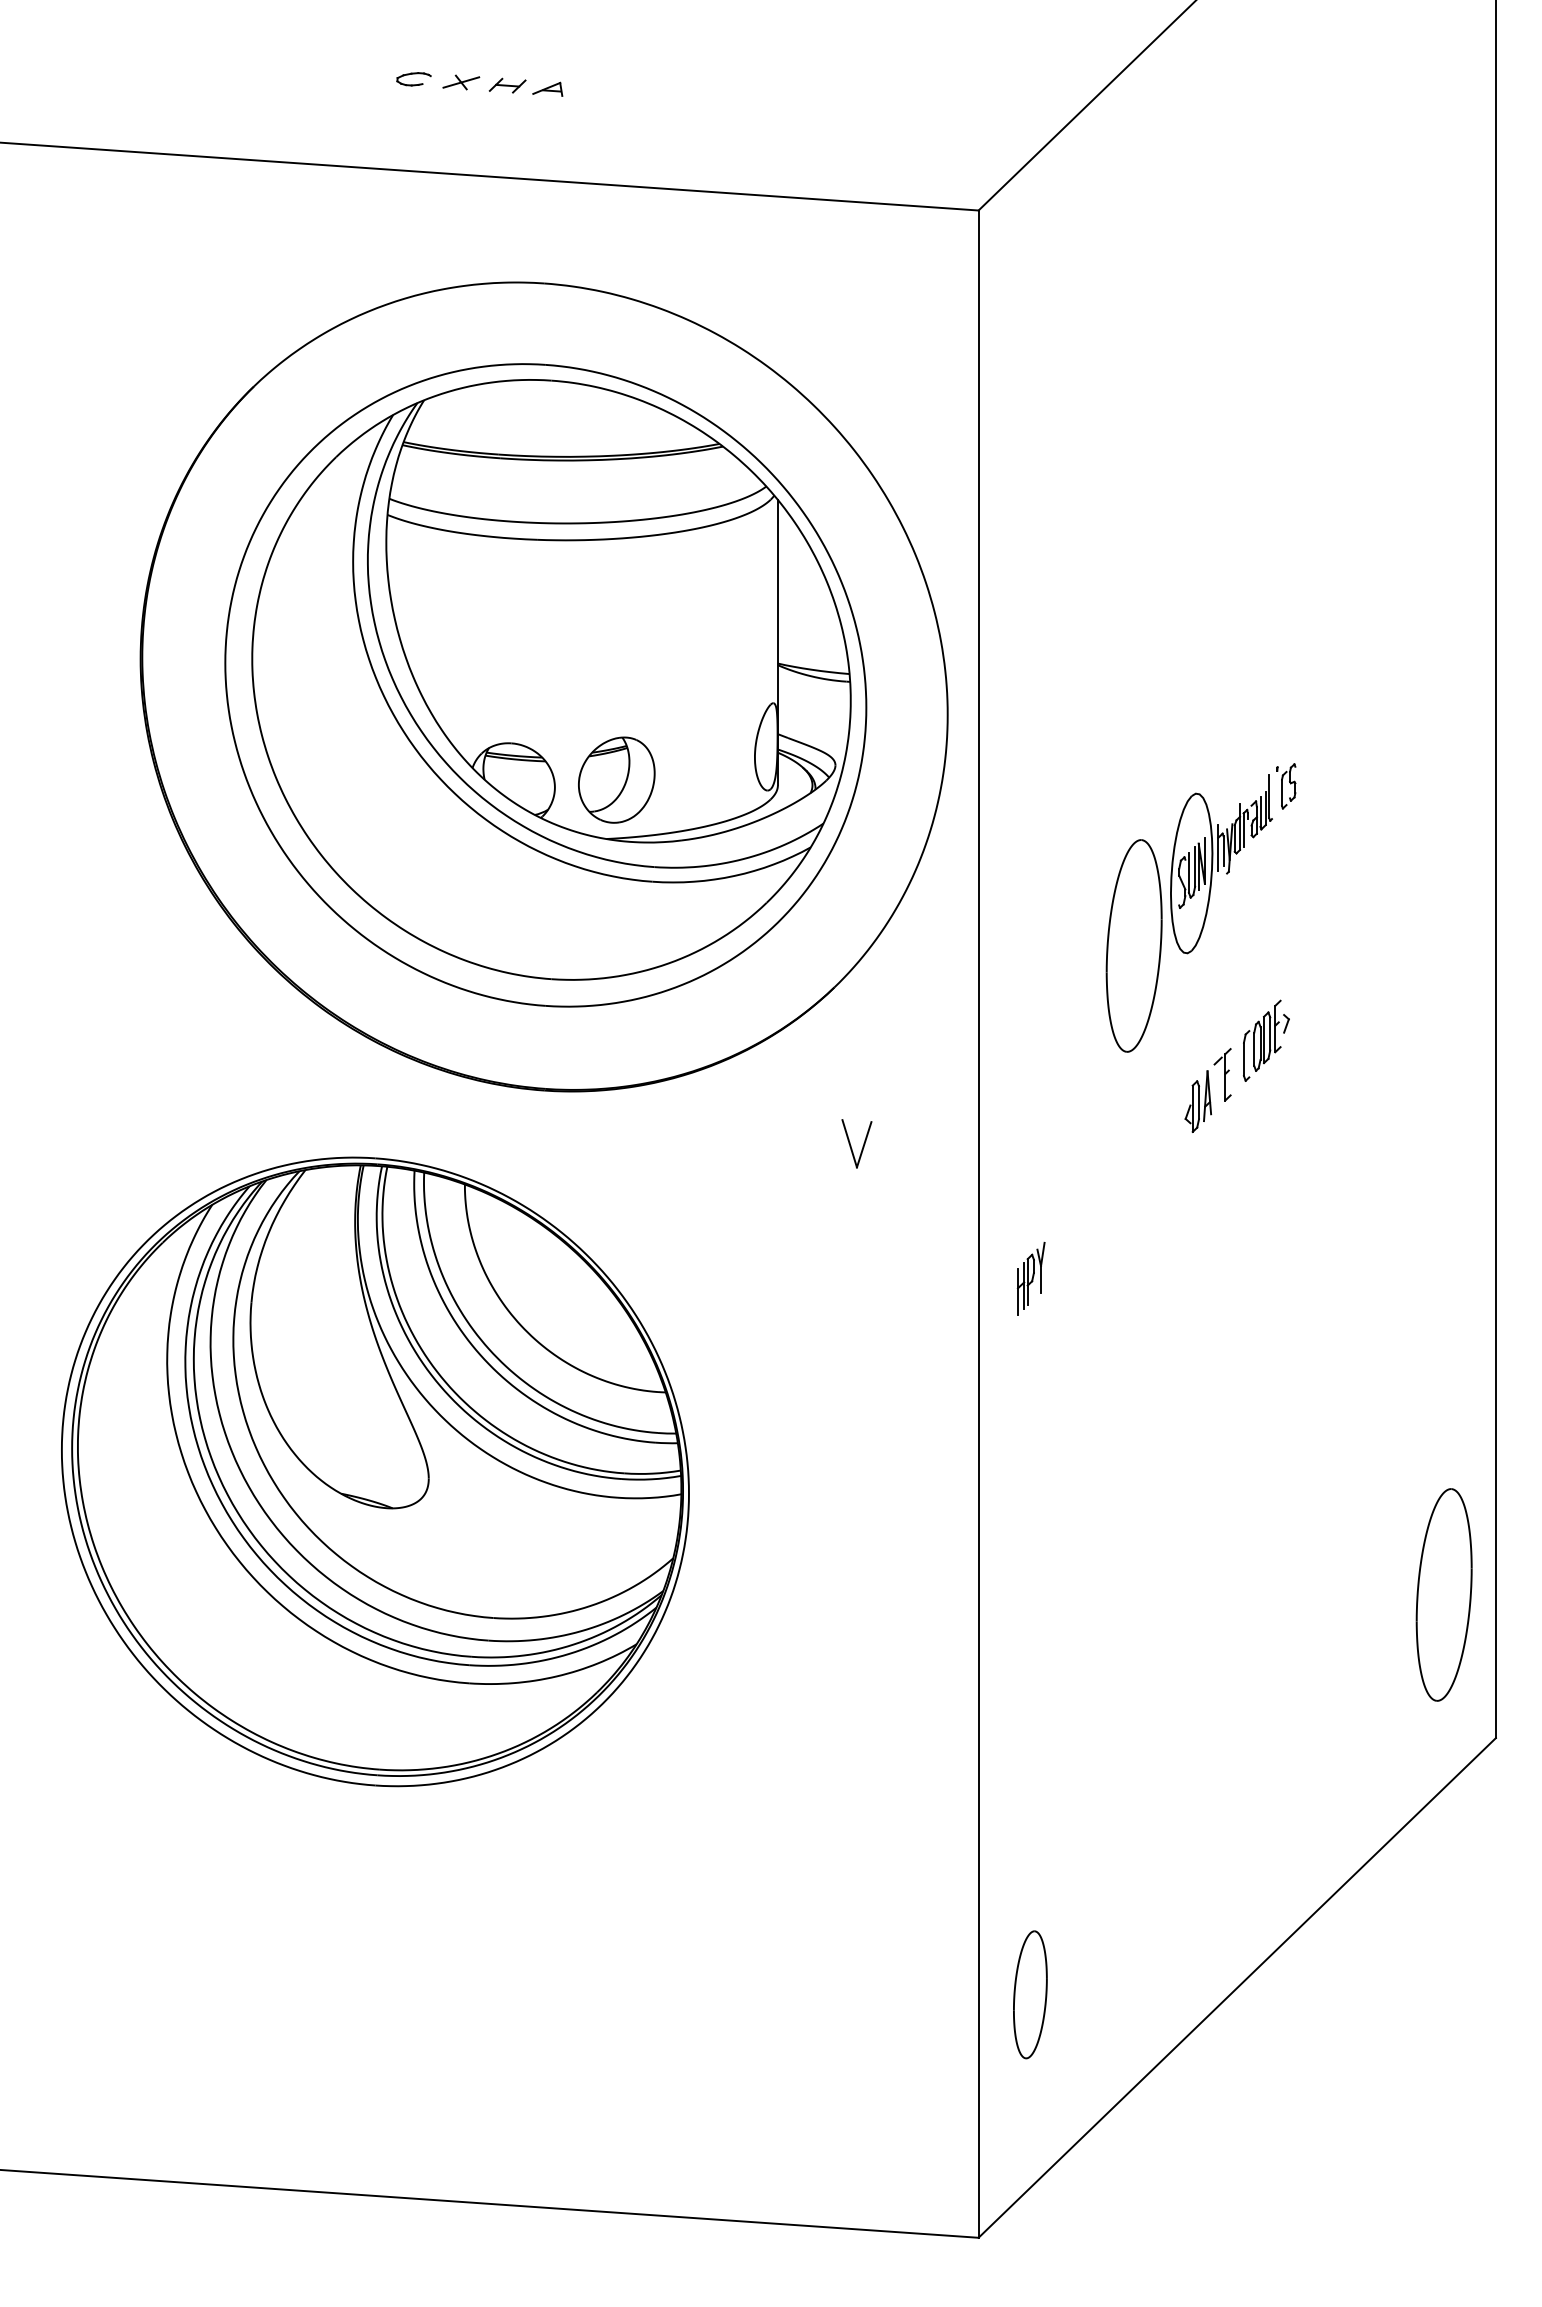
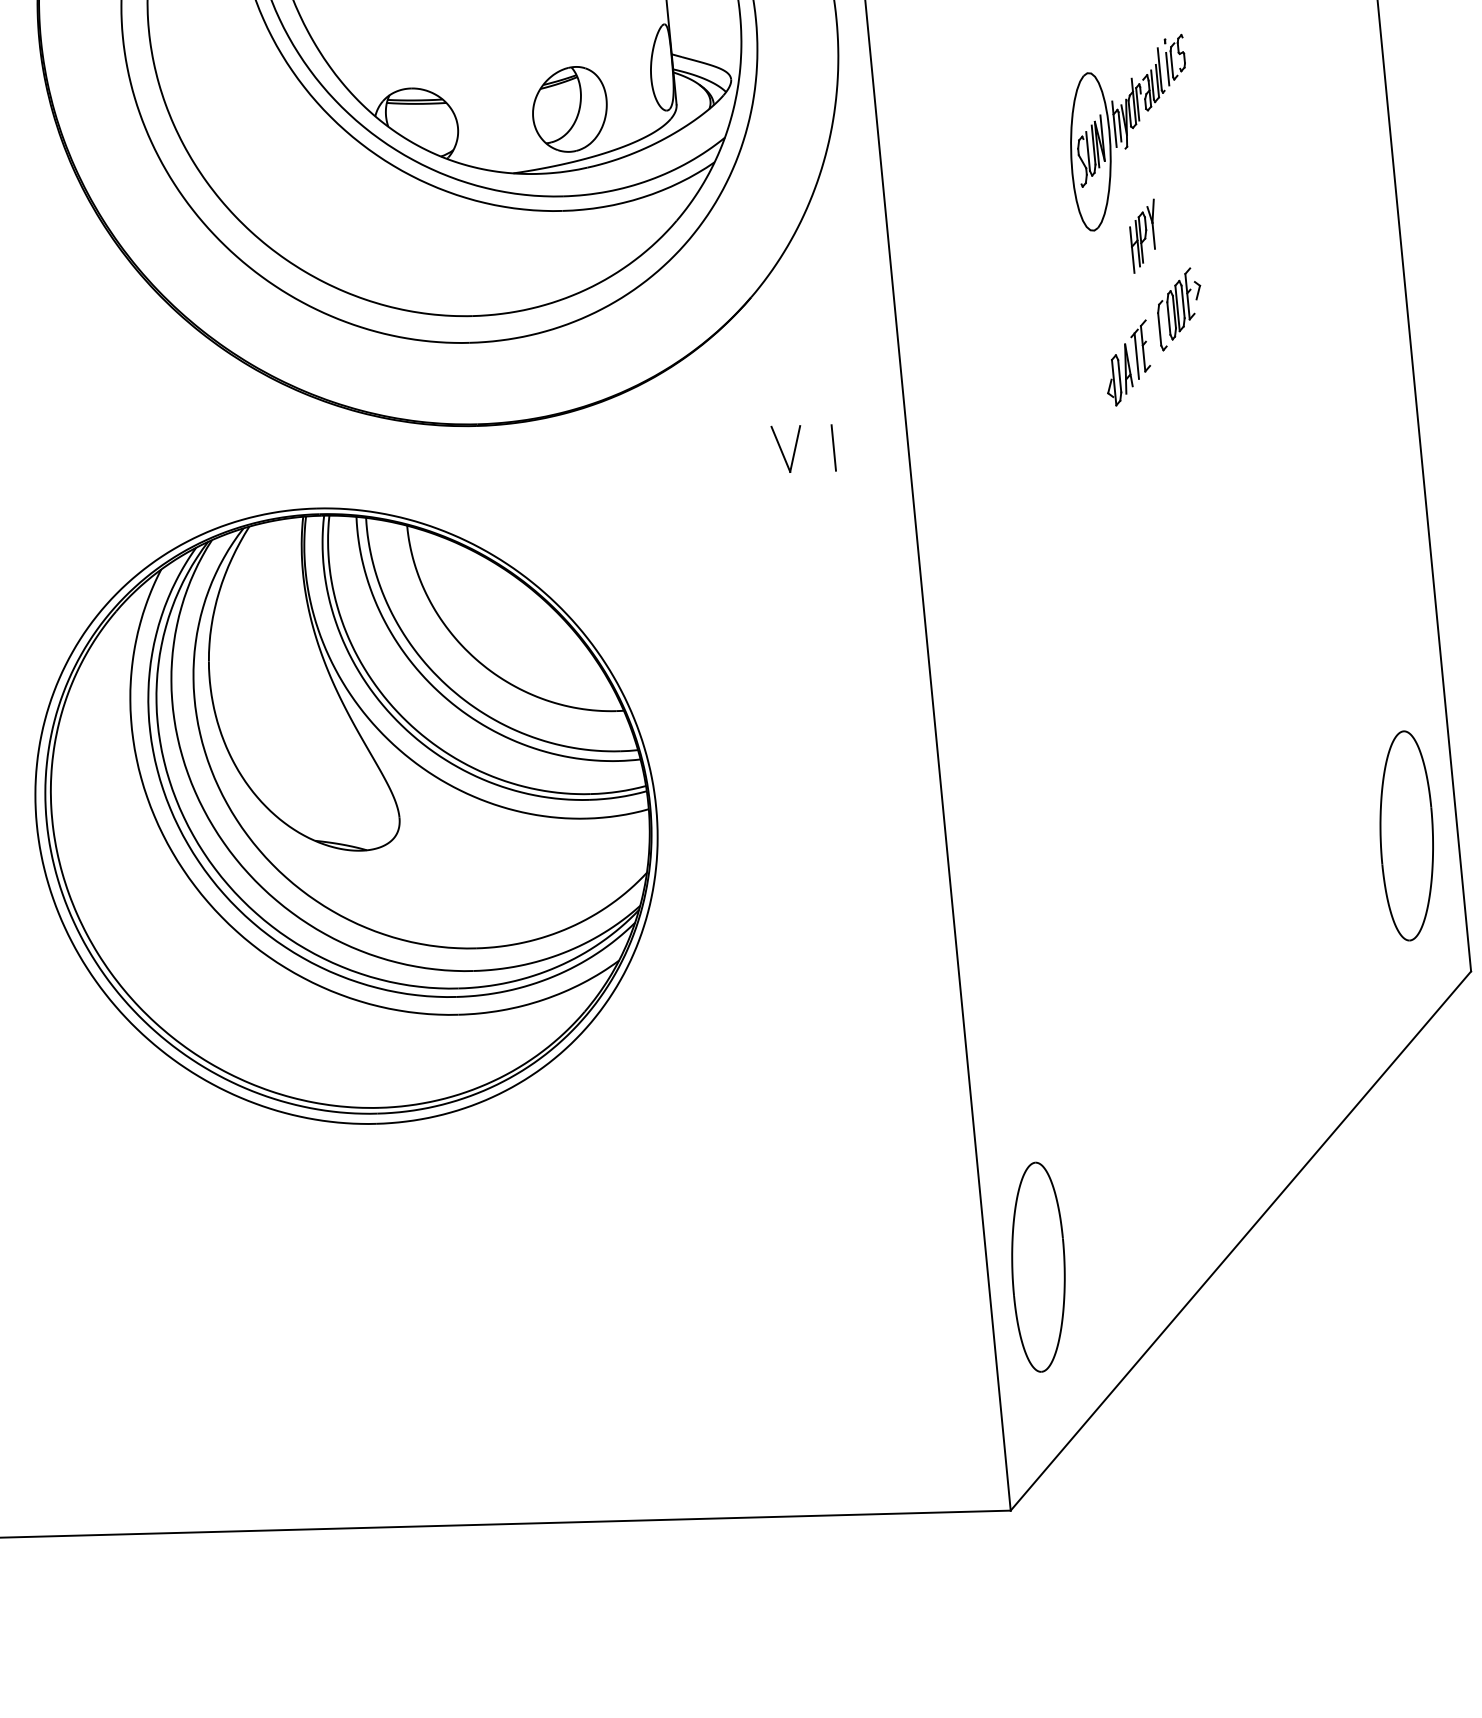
part: (616, 779) -> (569, 109), moved
line: (1277, 796) -> (1167, 68), added
part: (1133, 945) -> (1040, 228), removed
line: (1218, 1084) -> (1137, 356), added
line: (903, 1147) -> (834, 447), added
part: (1030, 1278) -> (1143, 235), moved
part: (1030, 1994) -> (1038, 1267), size x1.67

